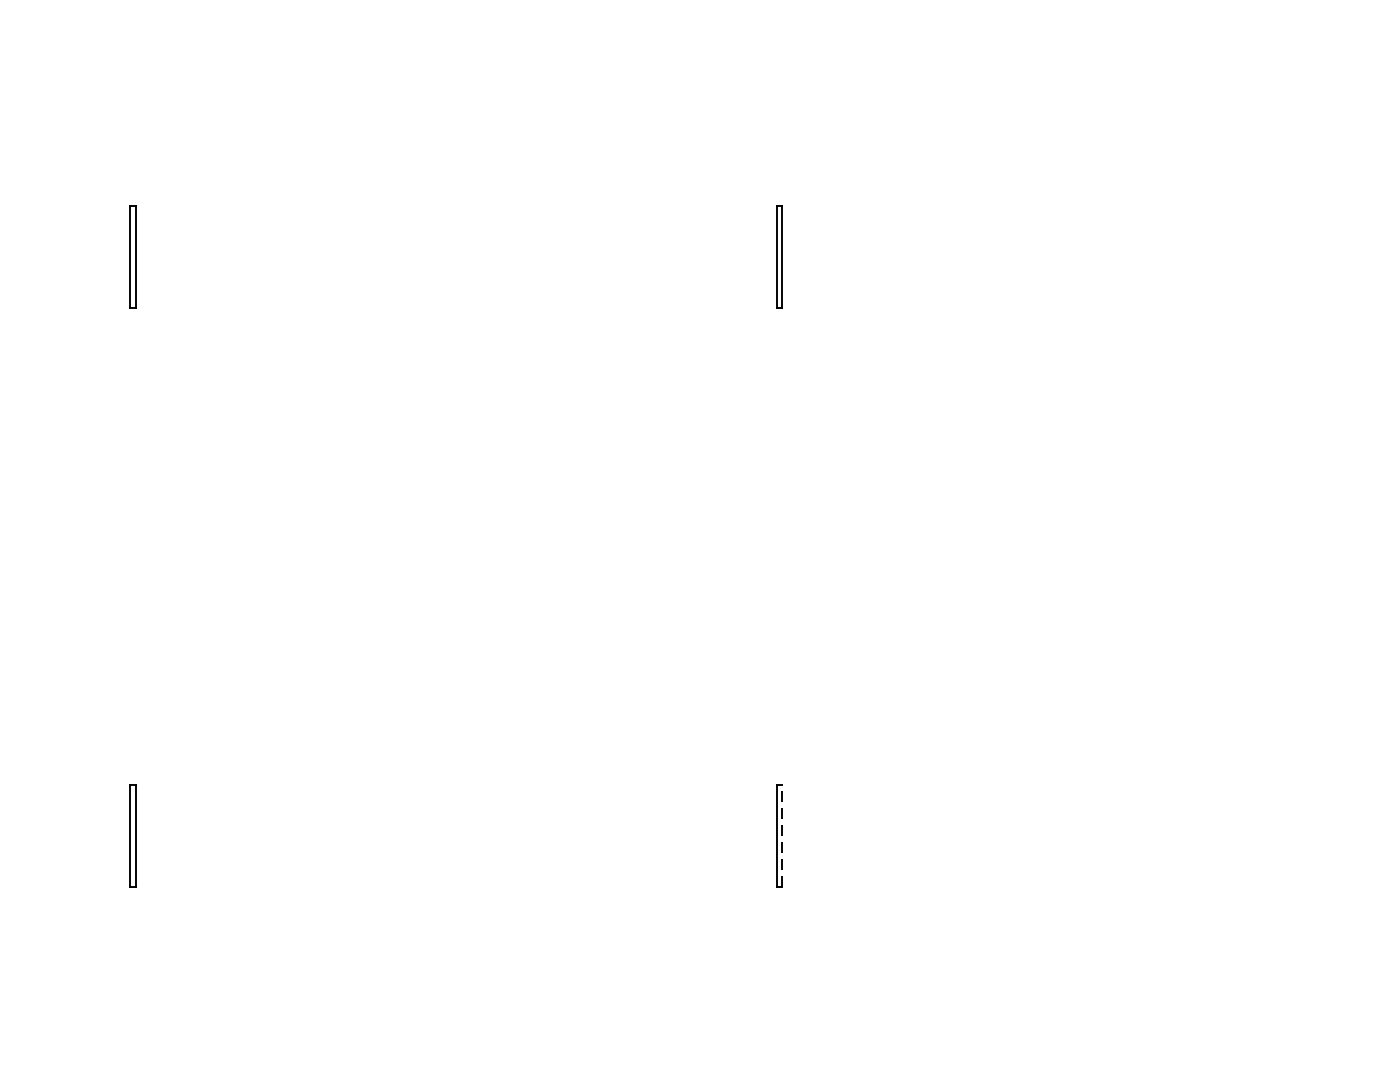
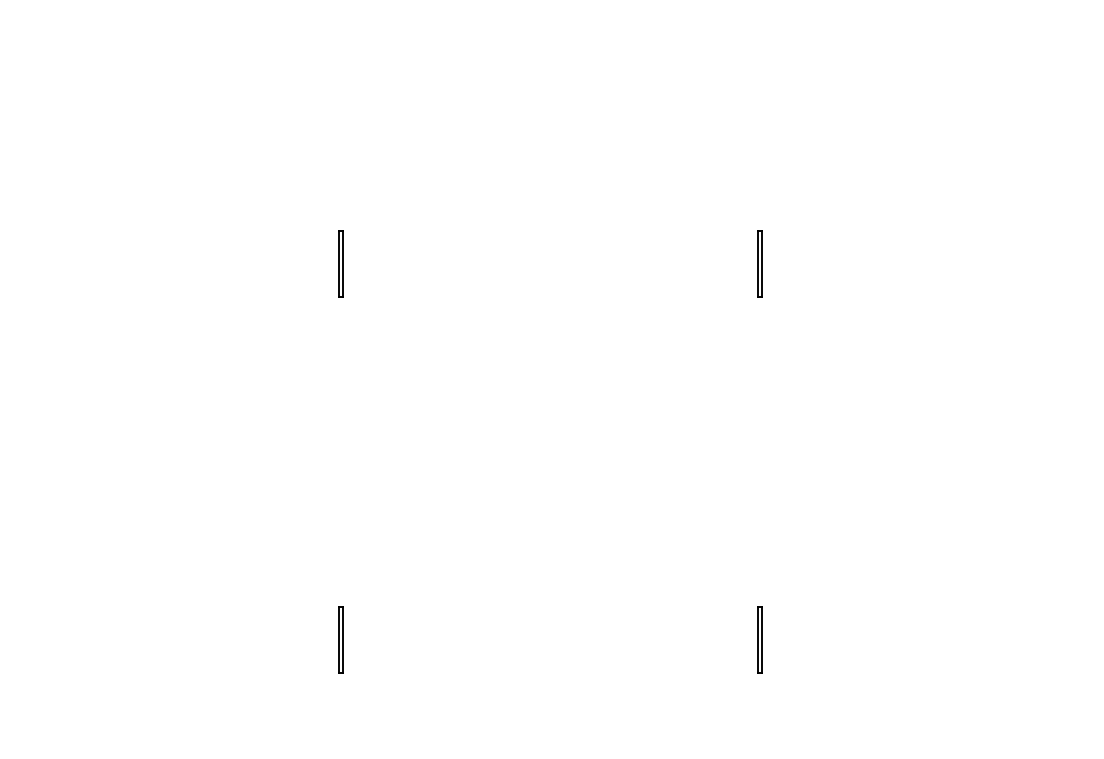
line: (783, 835) -> (762, 639), dashed -> solid

